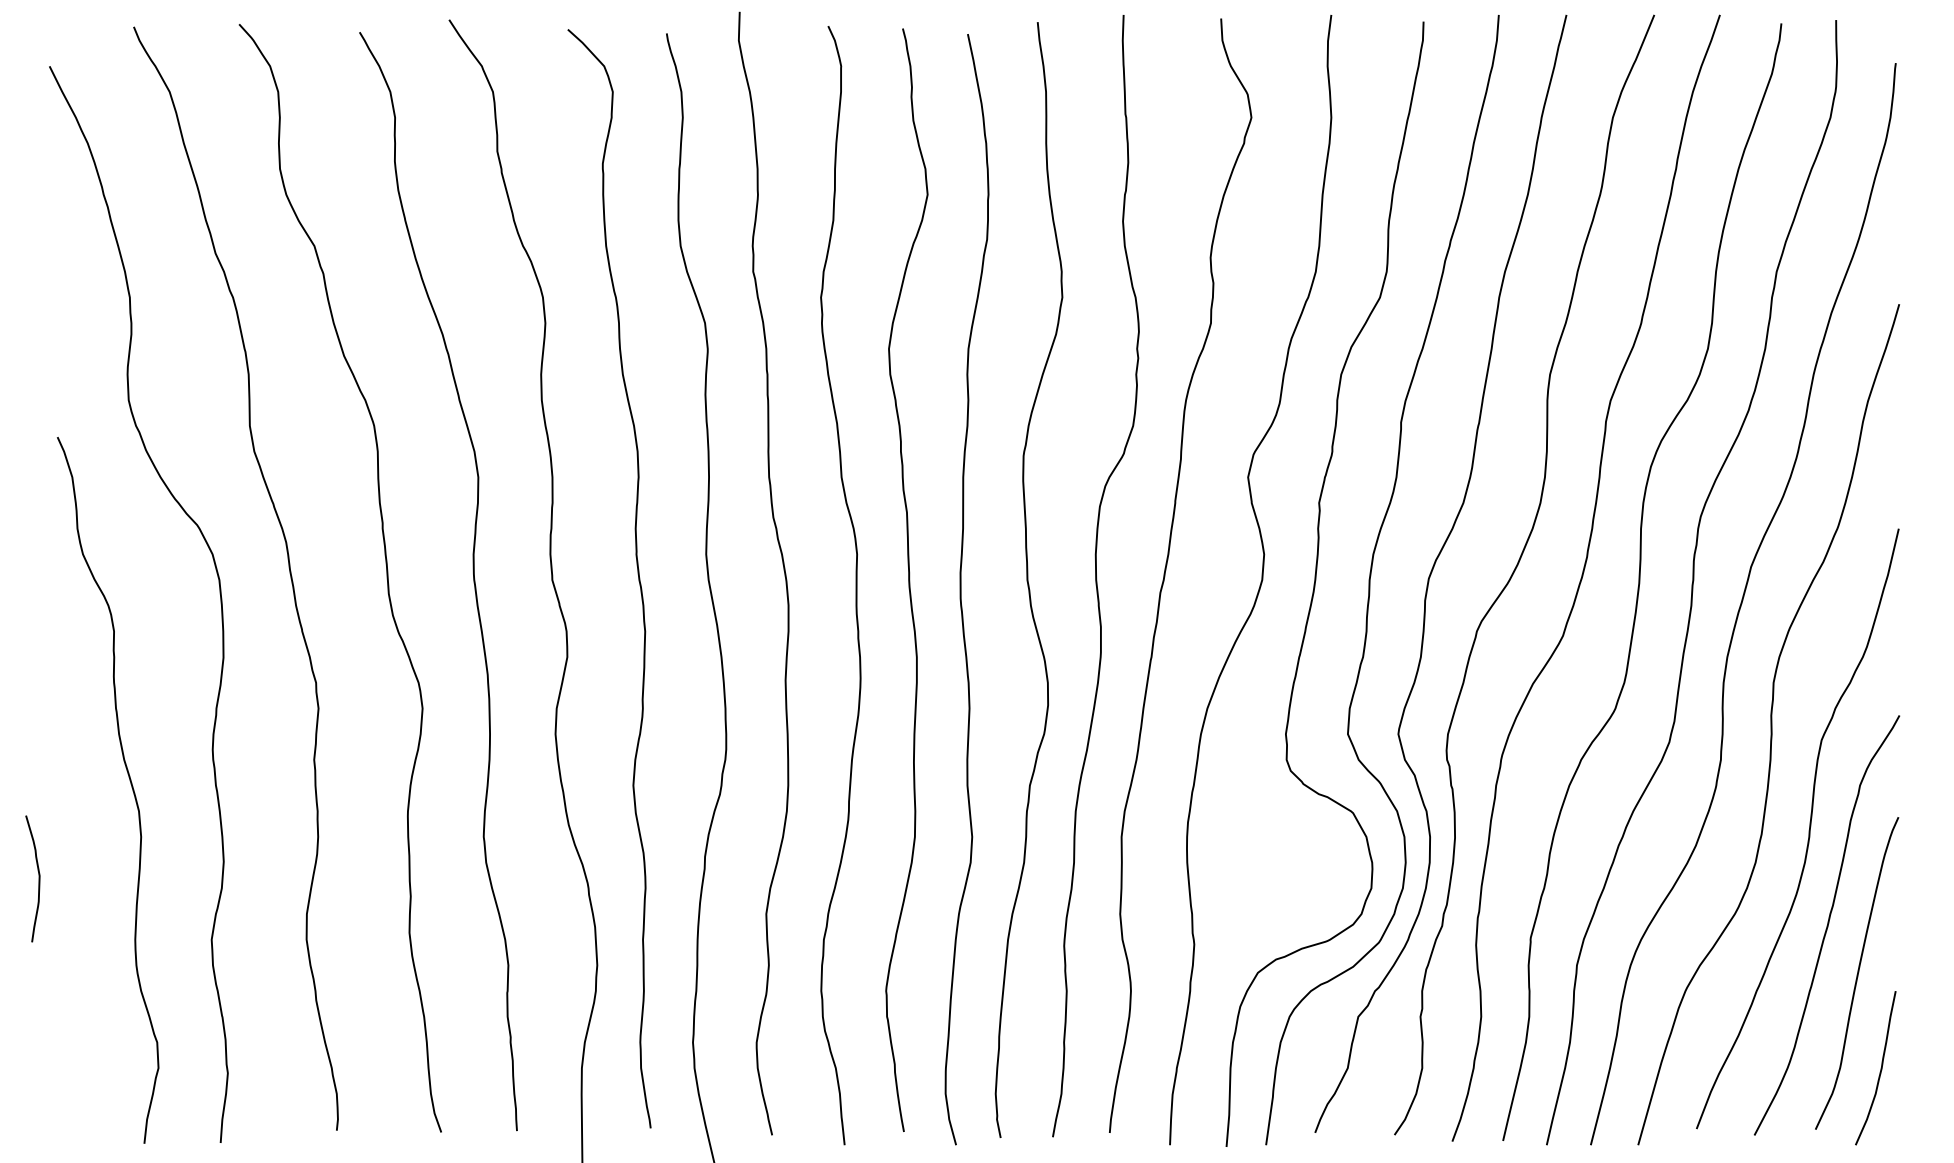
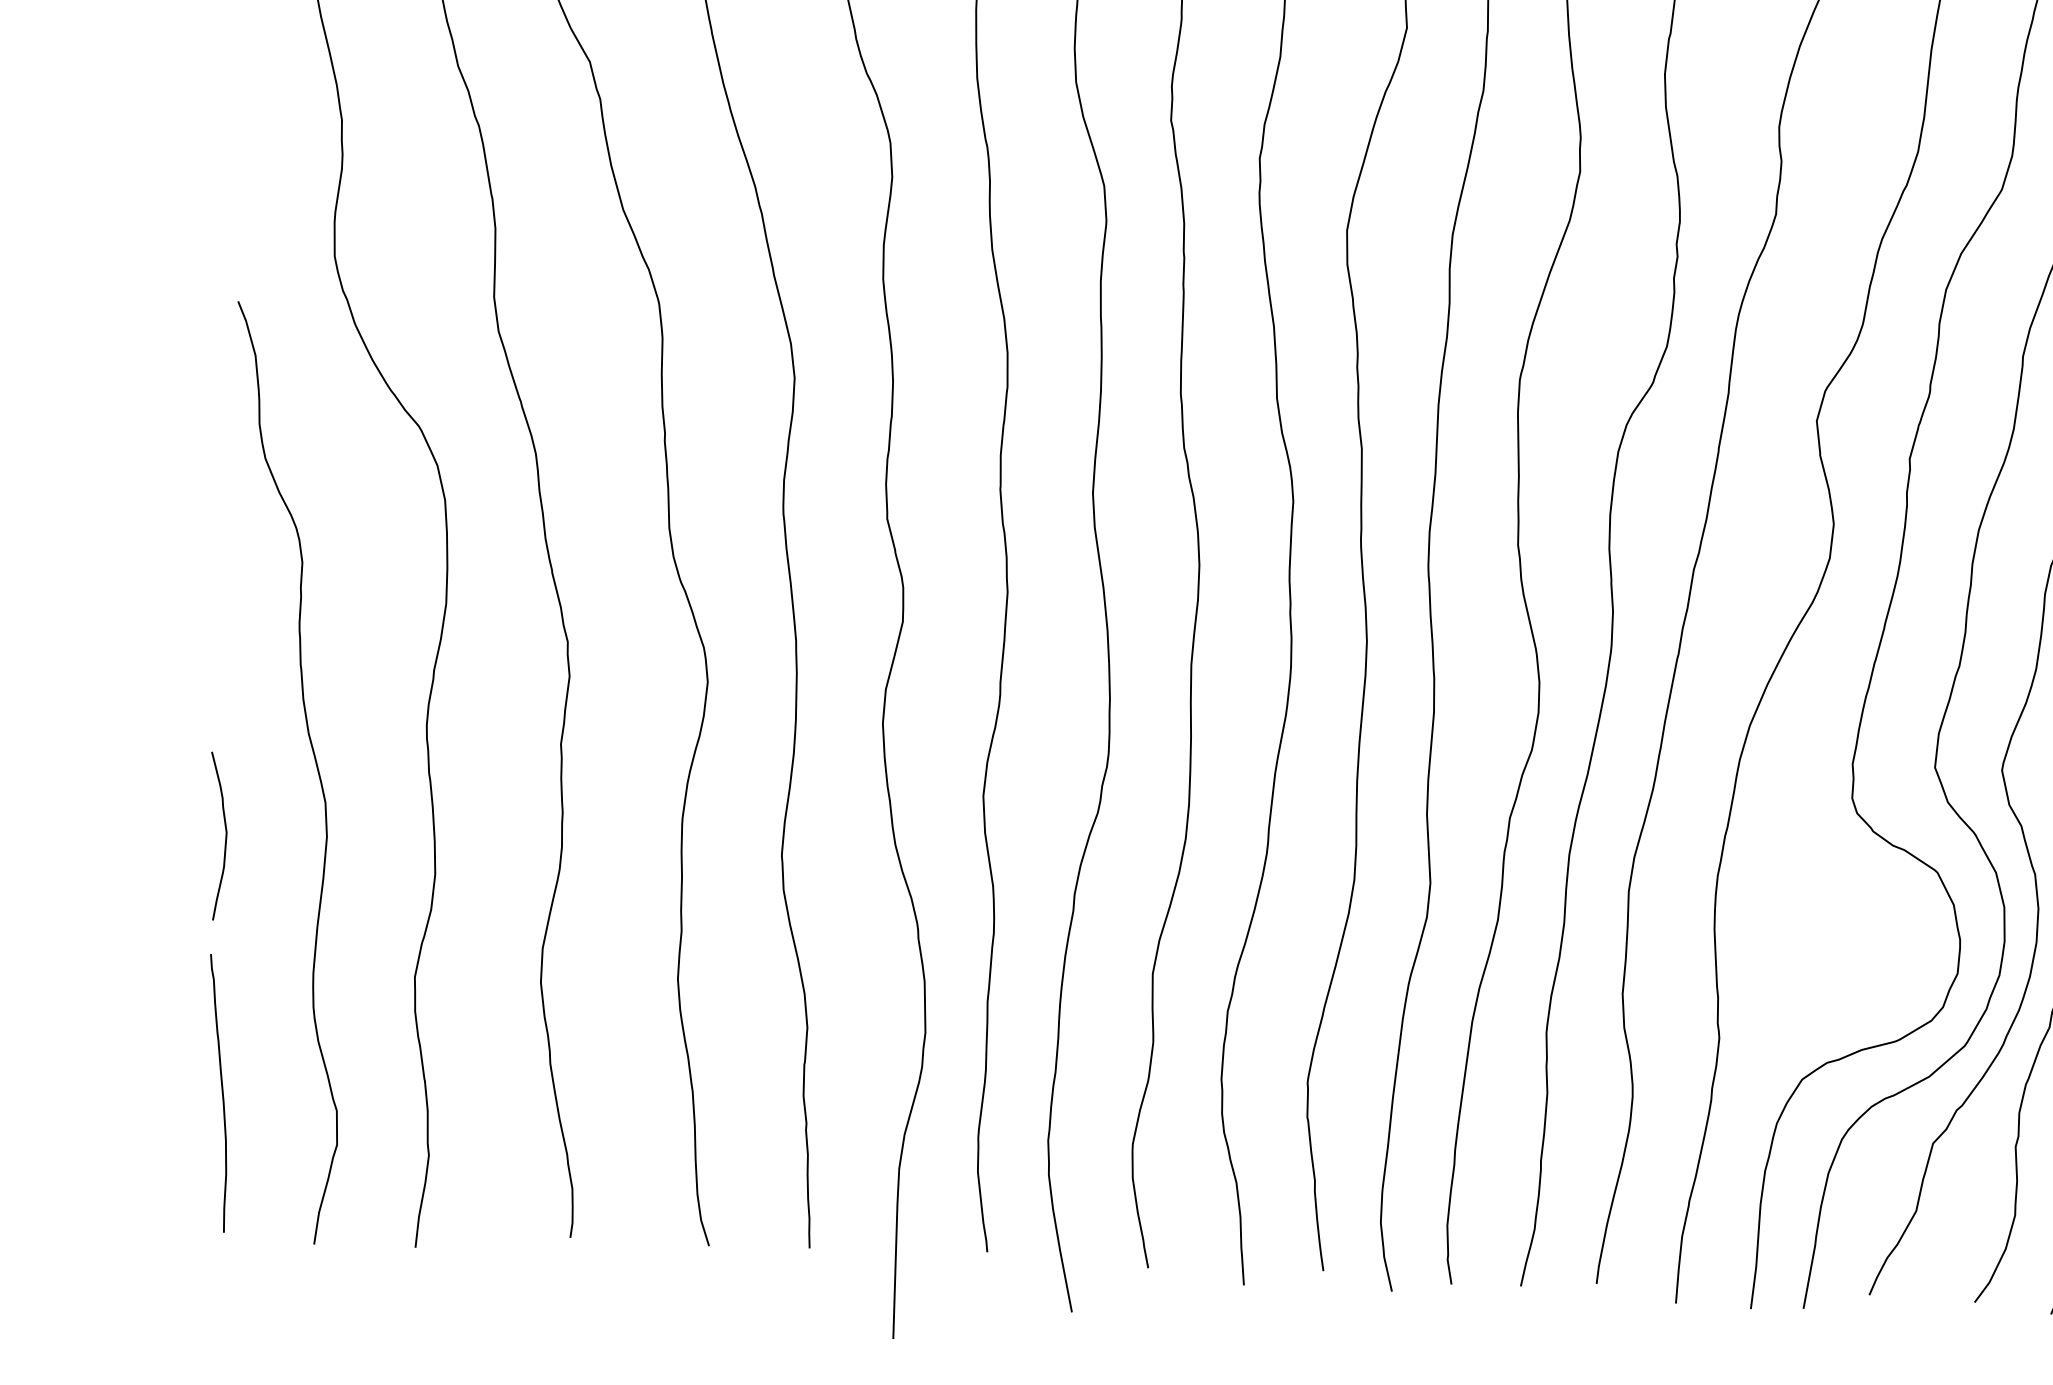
curve: (38, 878) -> (224, 836), moved
curve: (69, 1031) -> (220, 1091), added

